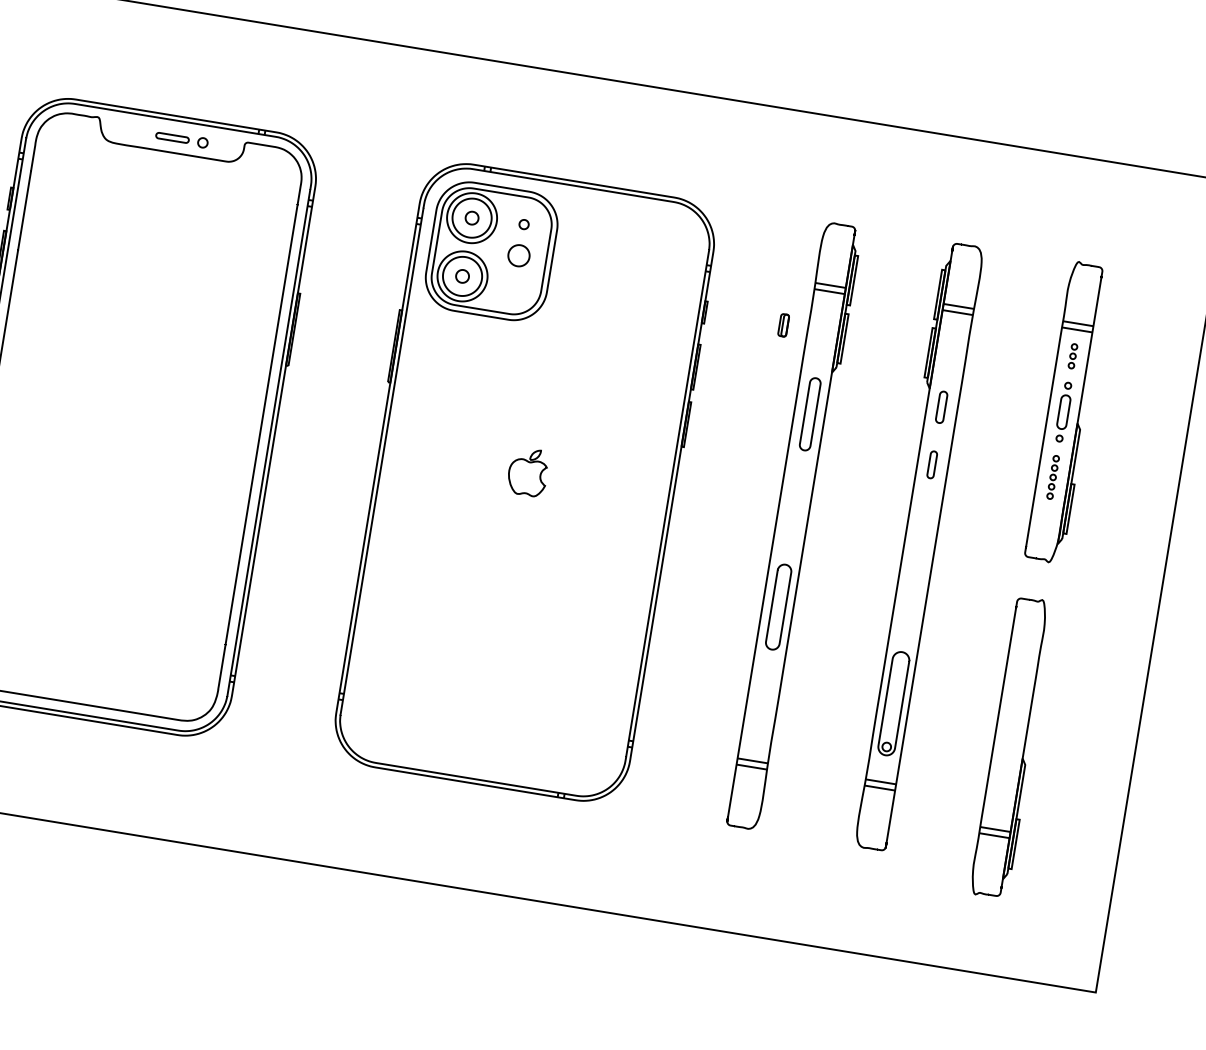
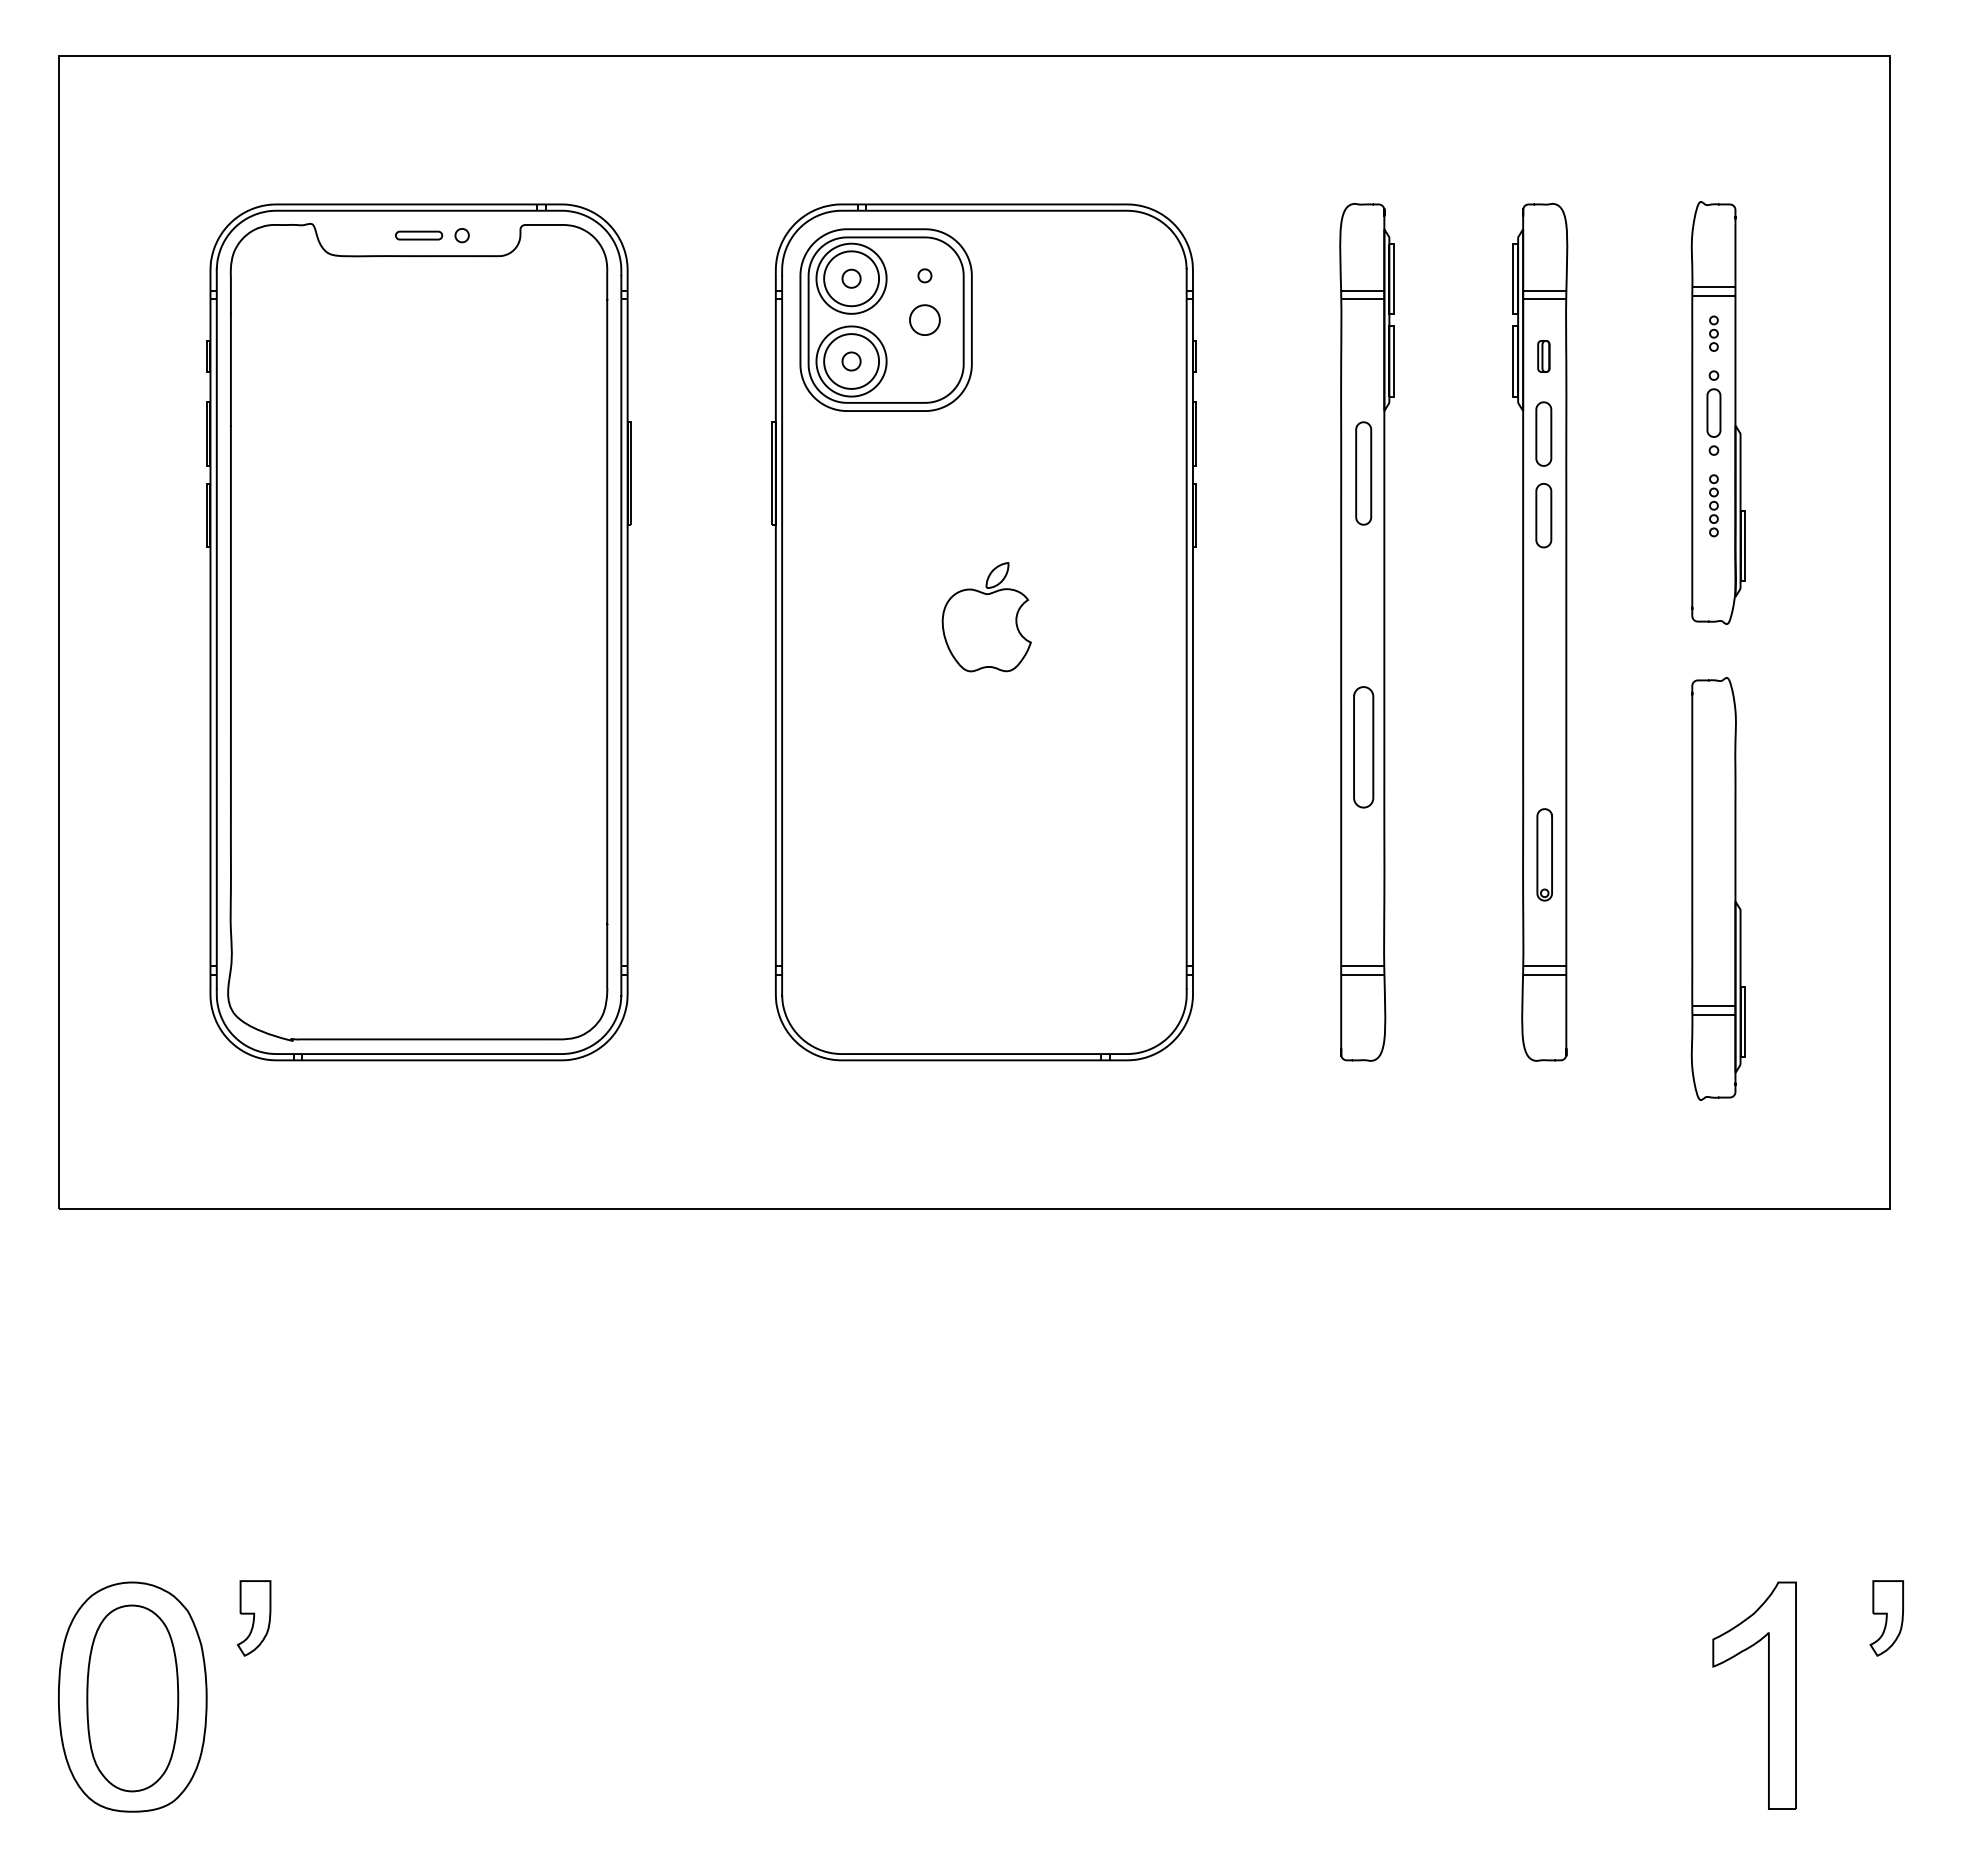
part: (783, 325) -> (1543, 356), moved
part: (941, 406) -> (1543, 433), size x1.43
part: (932, 464) -> (1543, 515), size x1.67
part: (528, 472) -> (986, 617), size x1.67
part: (893, 703) -> (1544, 854), size x0.62

